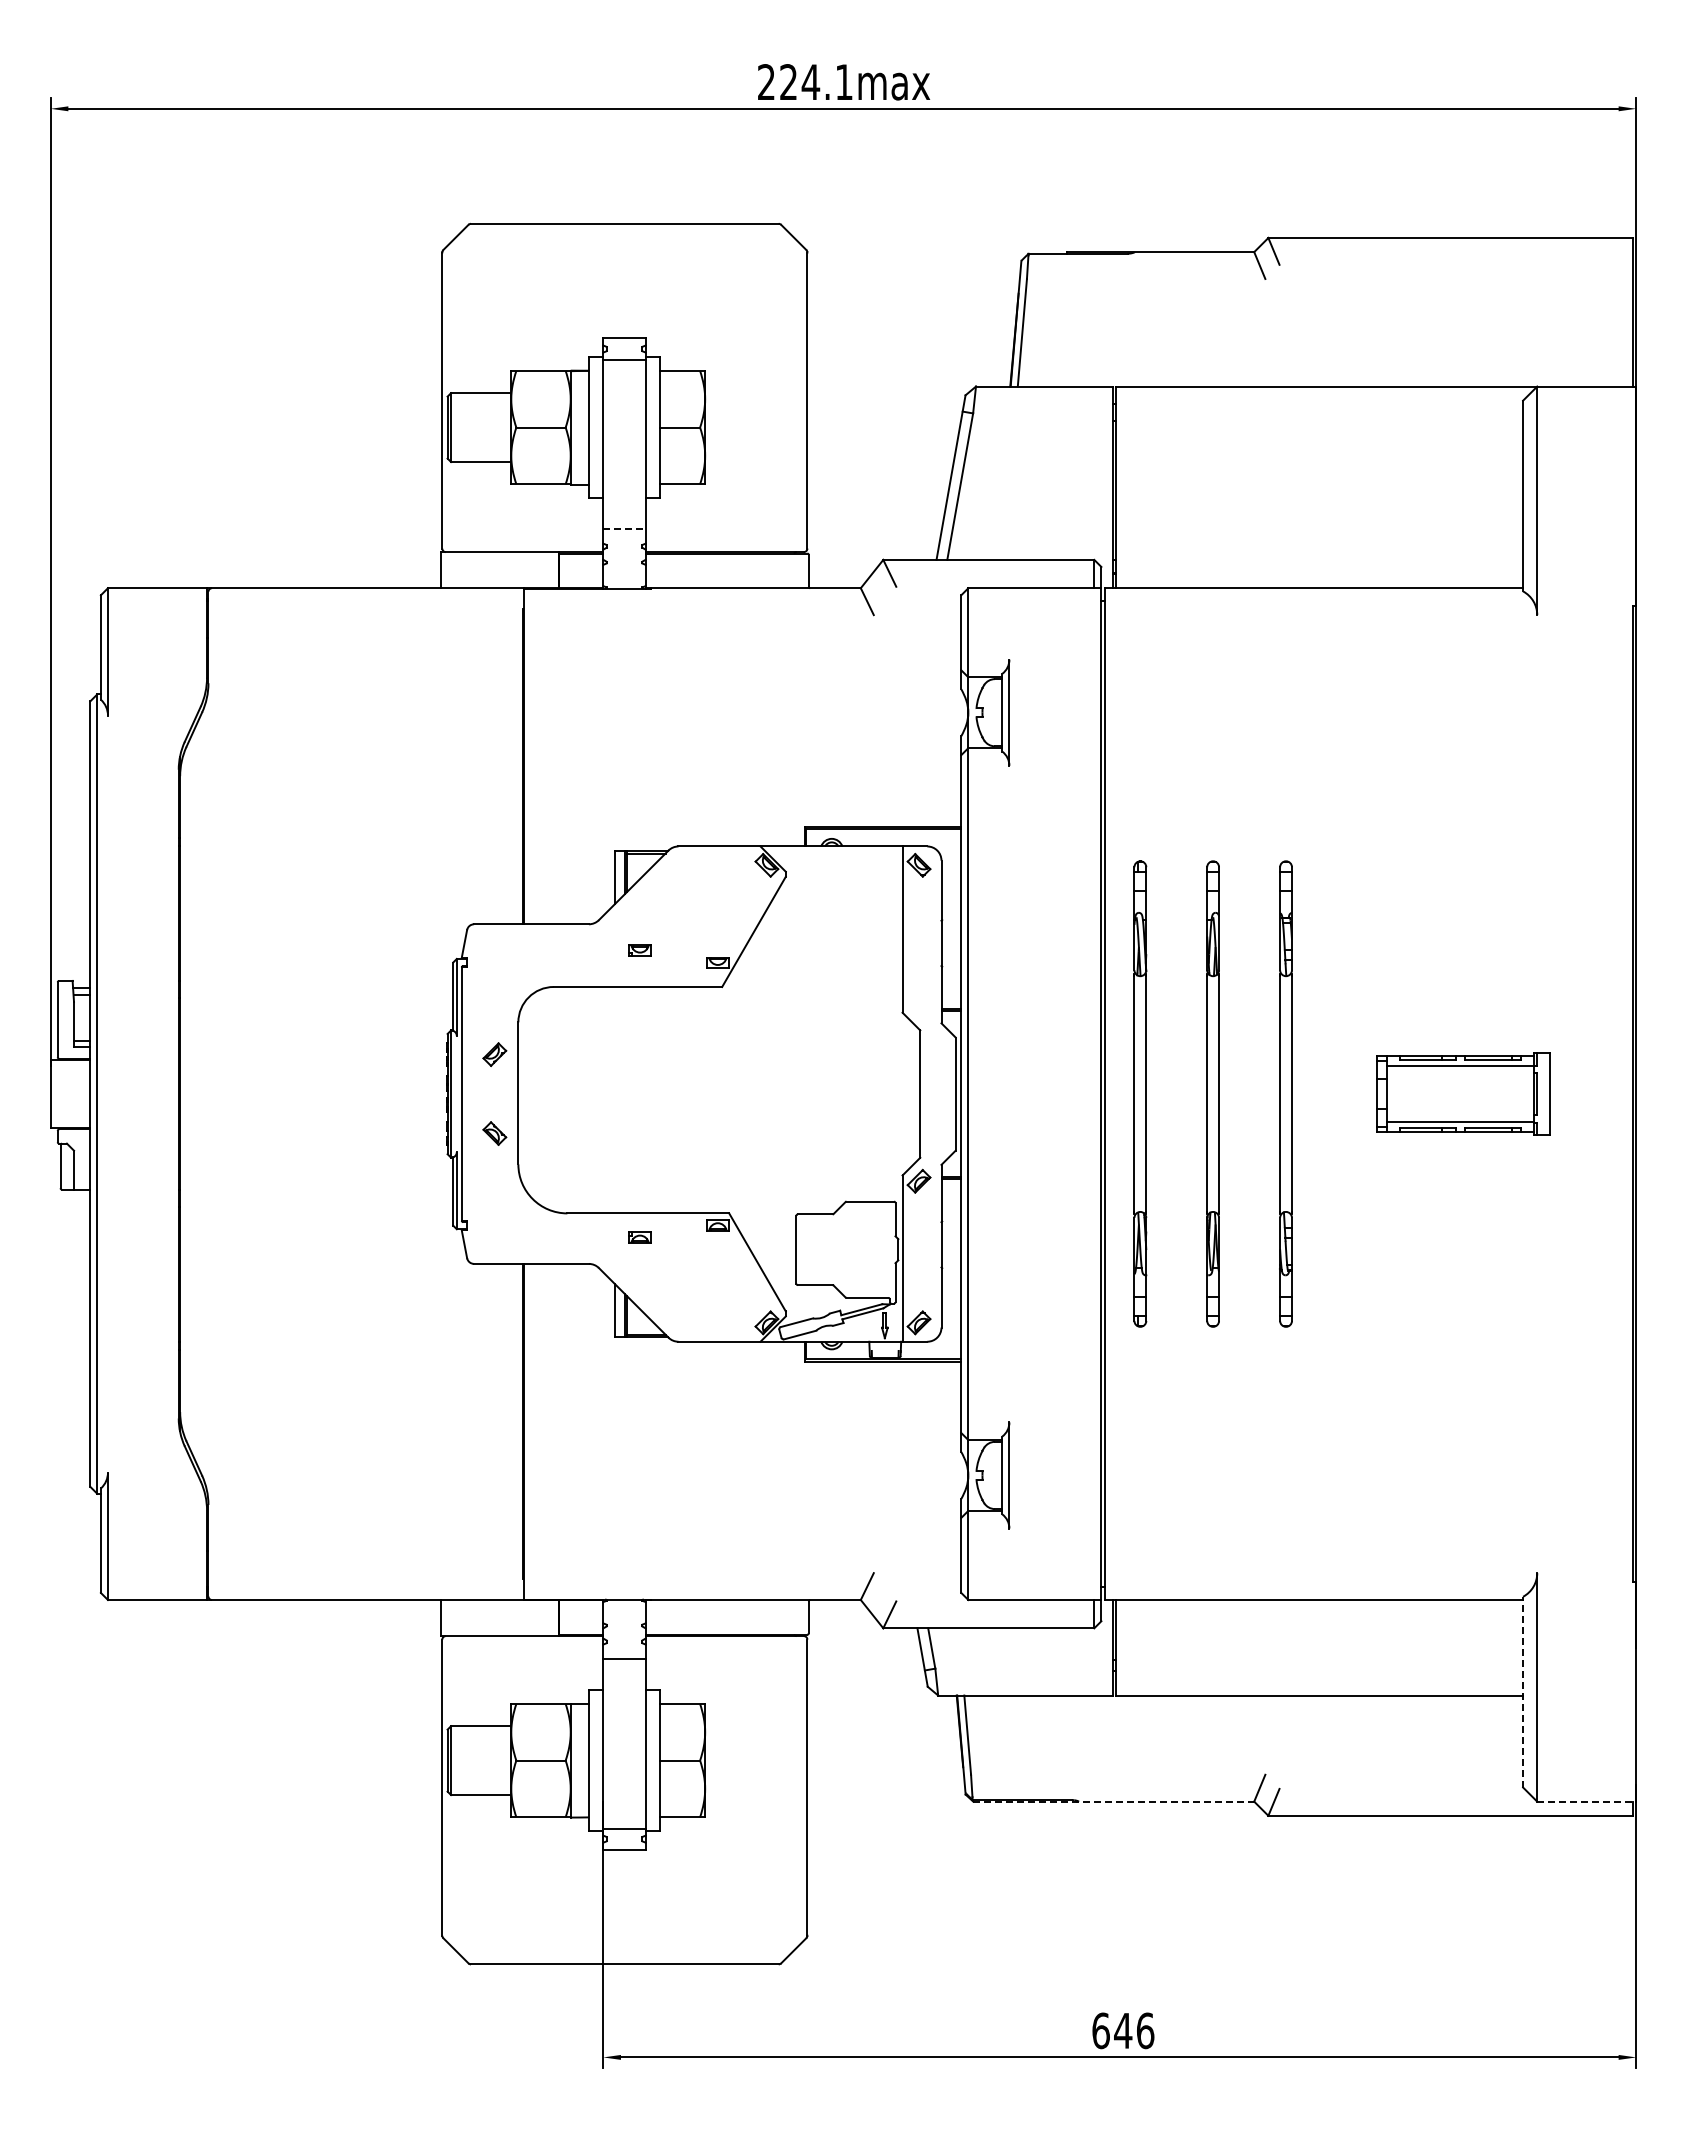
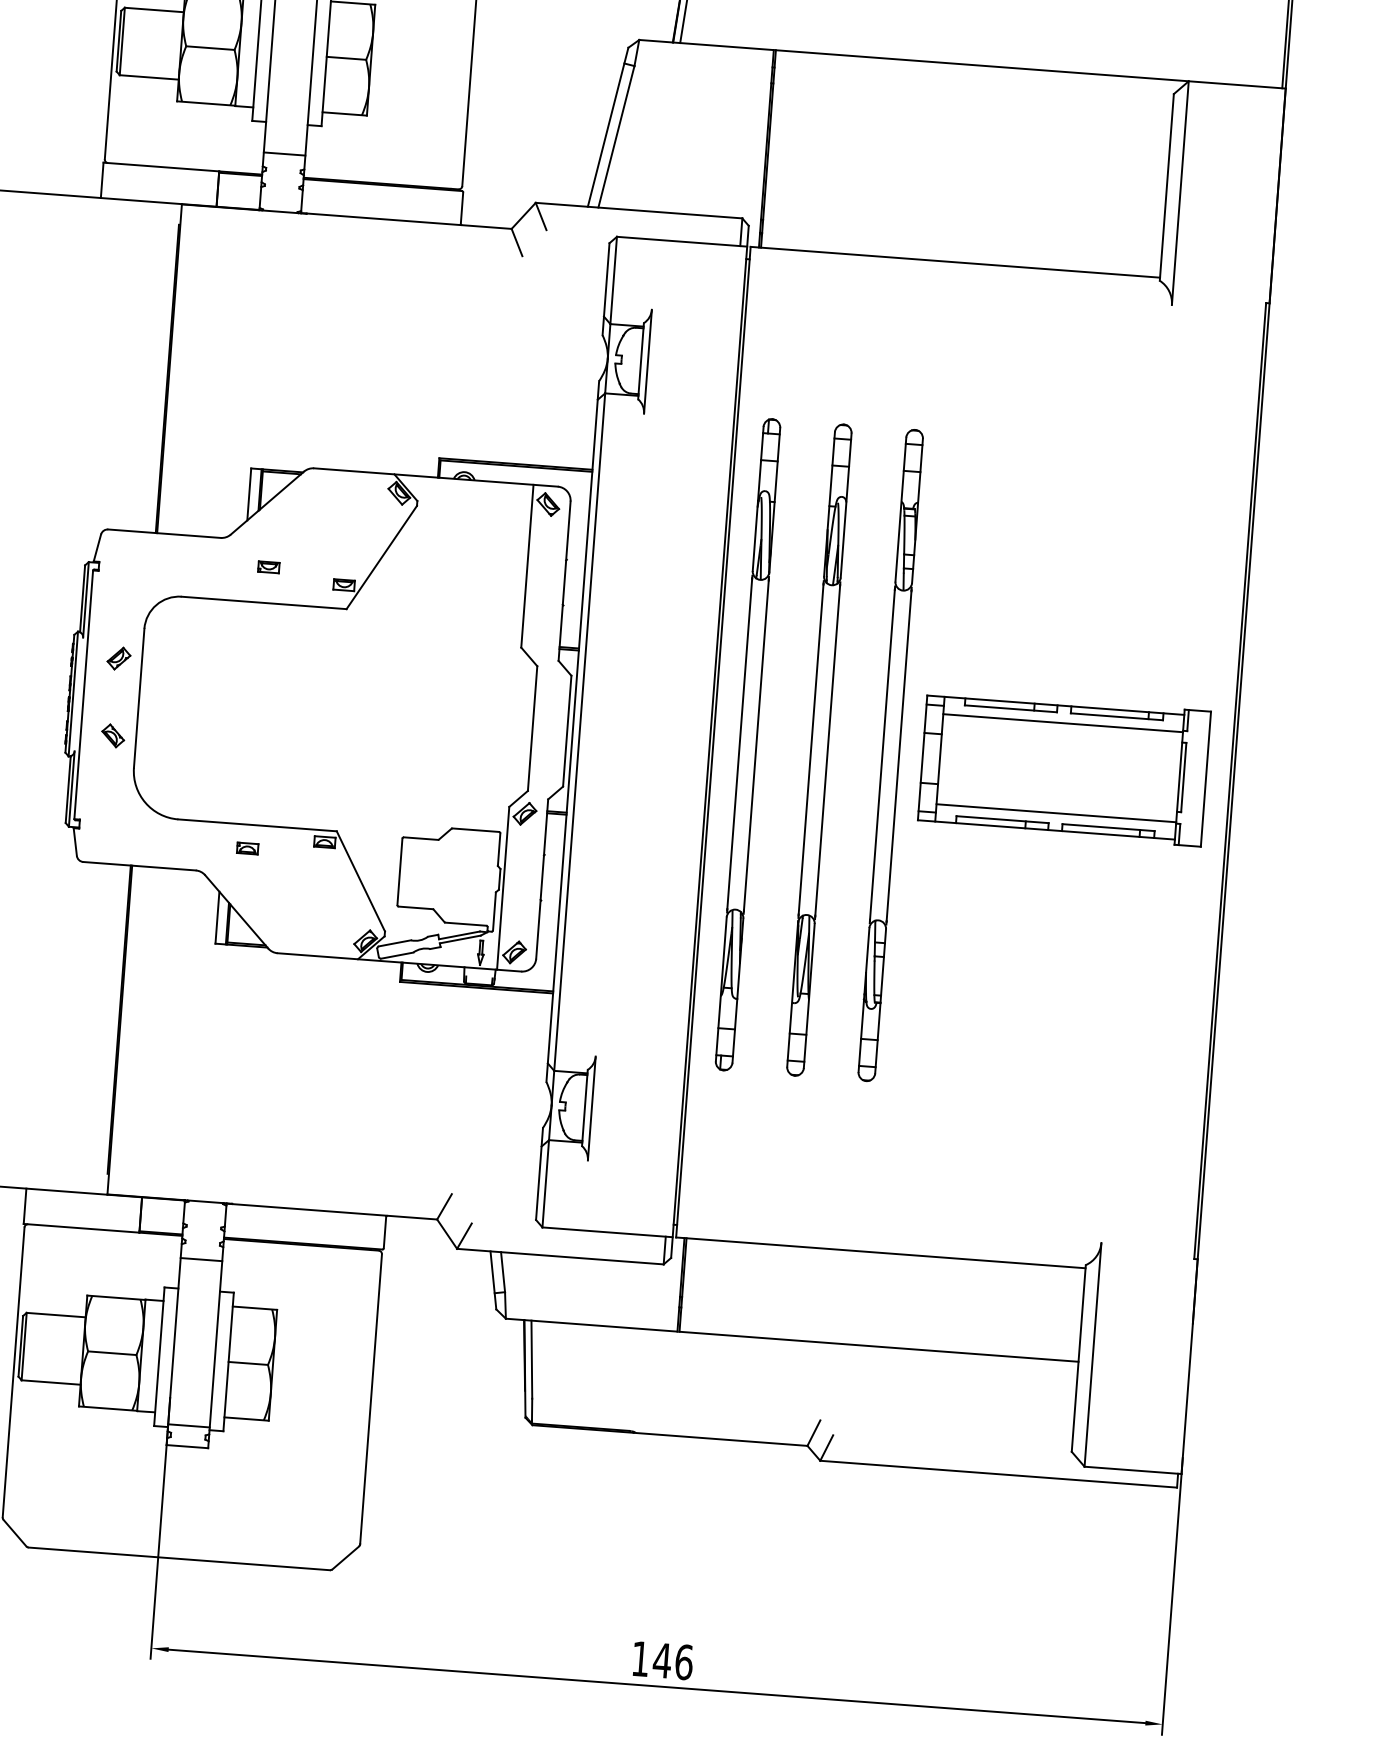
line: (625, 529) -> (285, 154), dashed -> solid
part: (1140, 1093) -> (748, 744), size x1.43
part: (1212, 1093) -> (818, 749), size x1.43
part: (1285, 1093) -> (890, 754), size x1.43
part: (1463, 1093) -> (1064, 767), size x1.67
line: (1523, 1691) -> (1079, 1357), dashed -> solid
line: (1114, 1801) -> (670, 1435), dashed -> solid
line: (1586, 1801) -> (1132, 1470), dashed -> solid
text: (1100, 2030) -> (640, 1658), 646 -> 146

